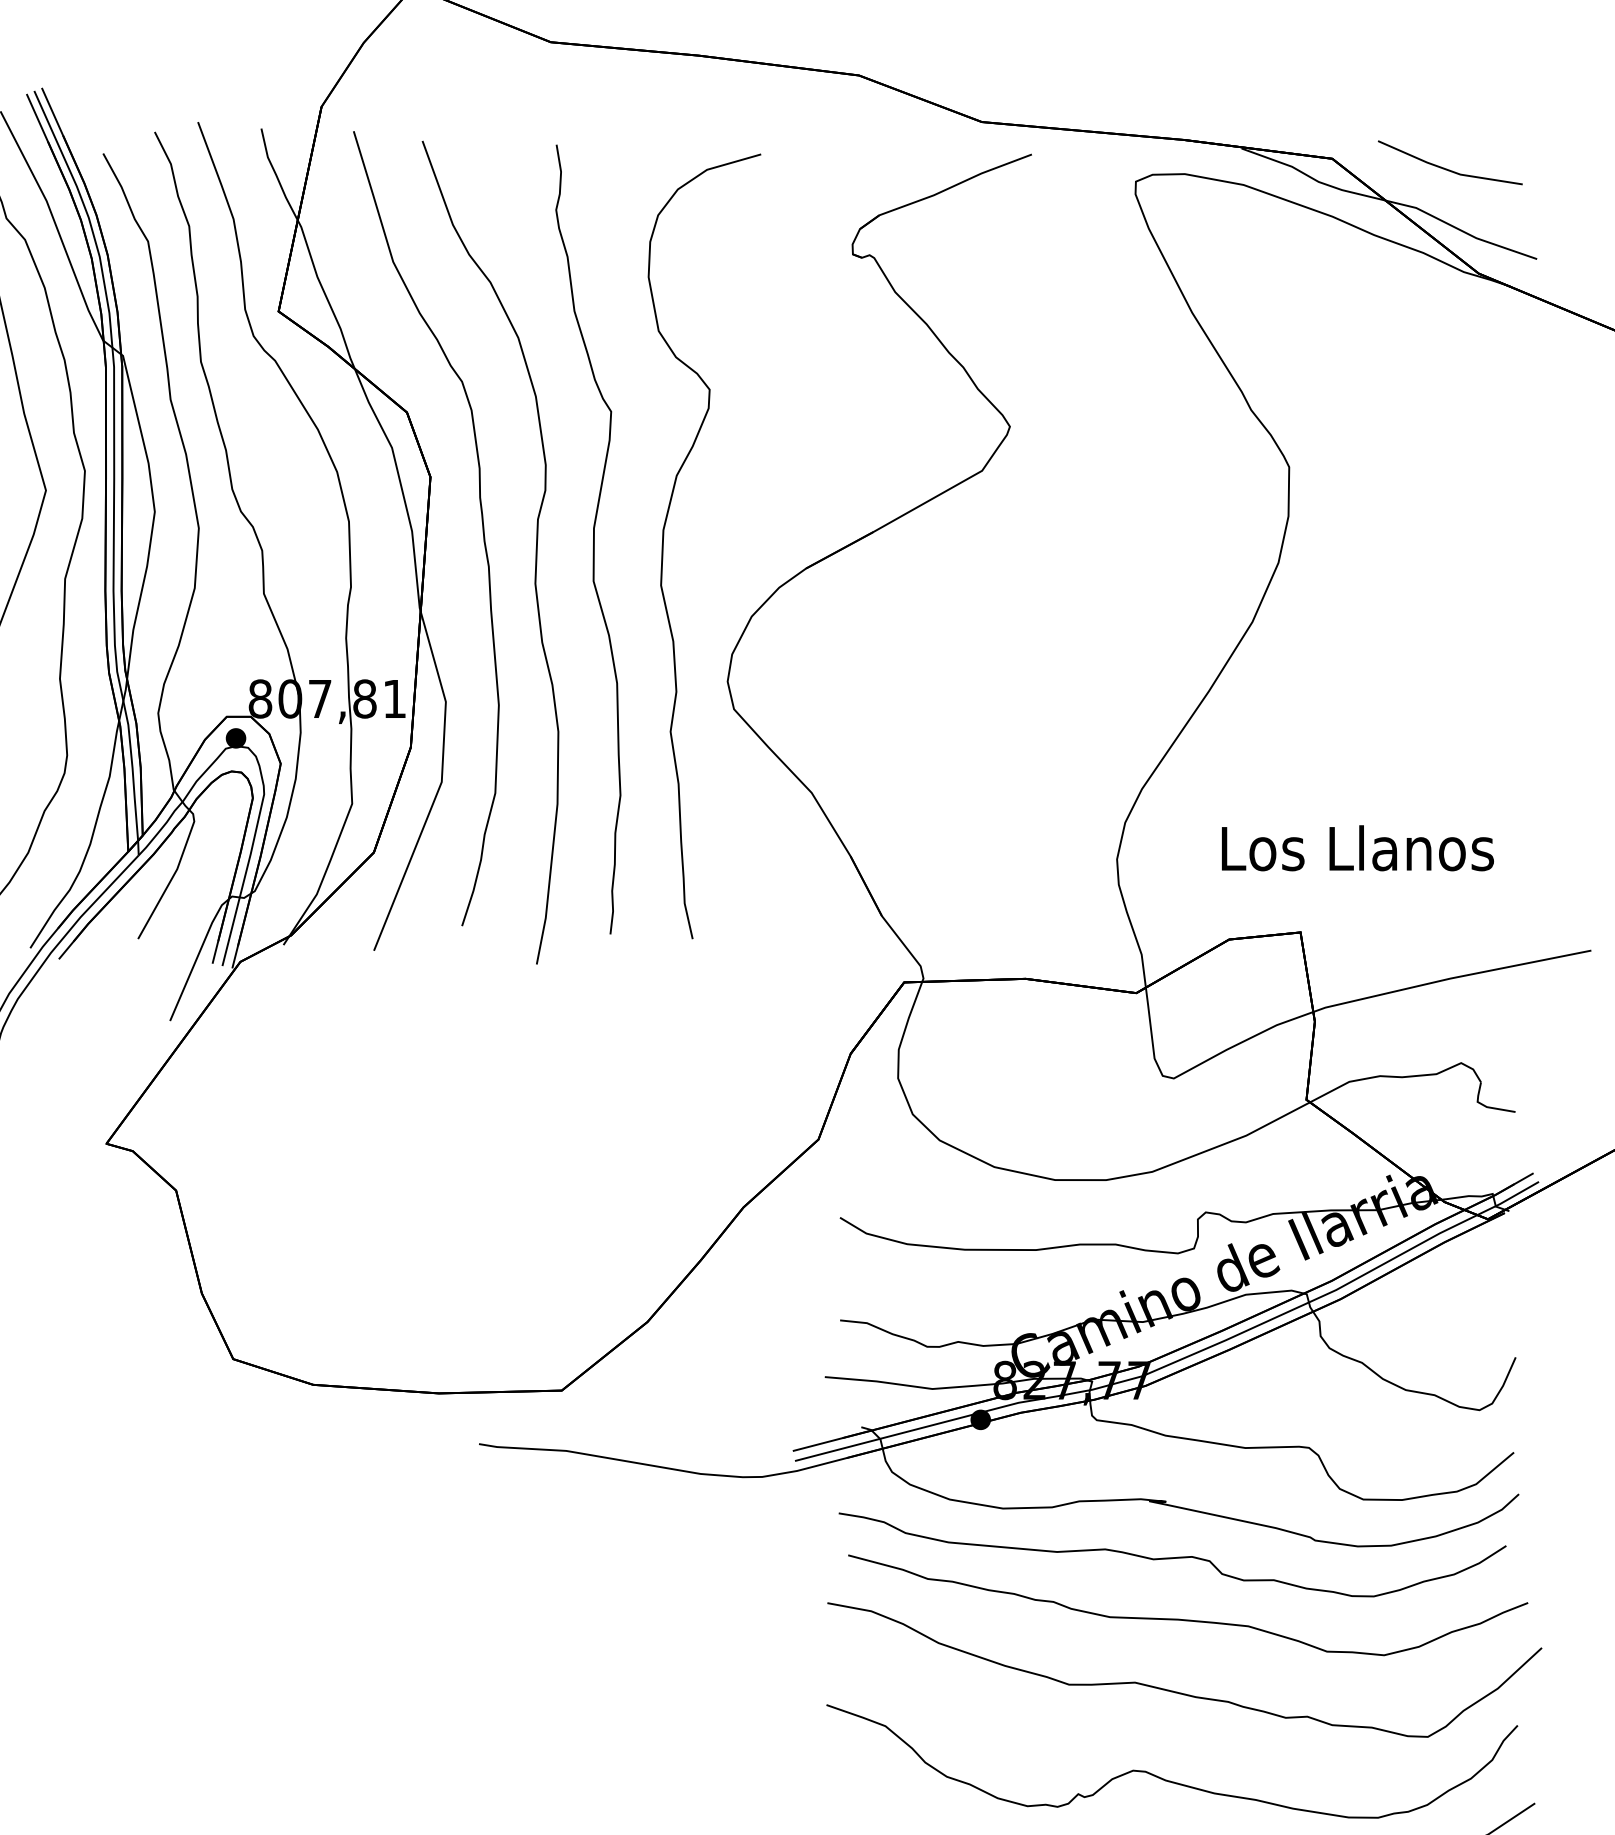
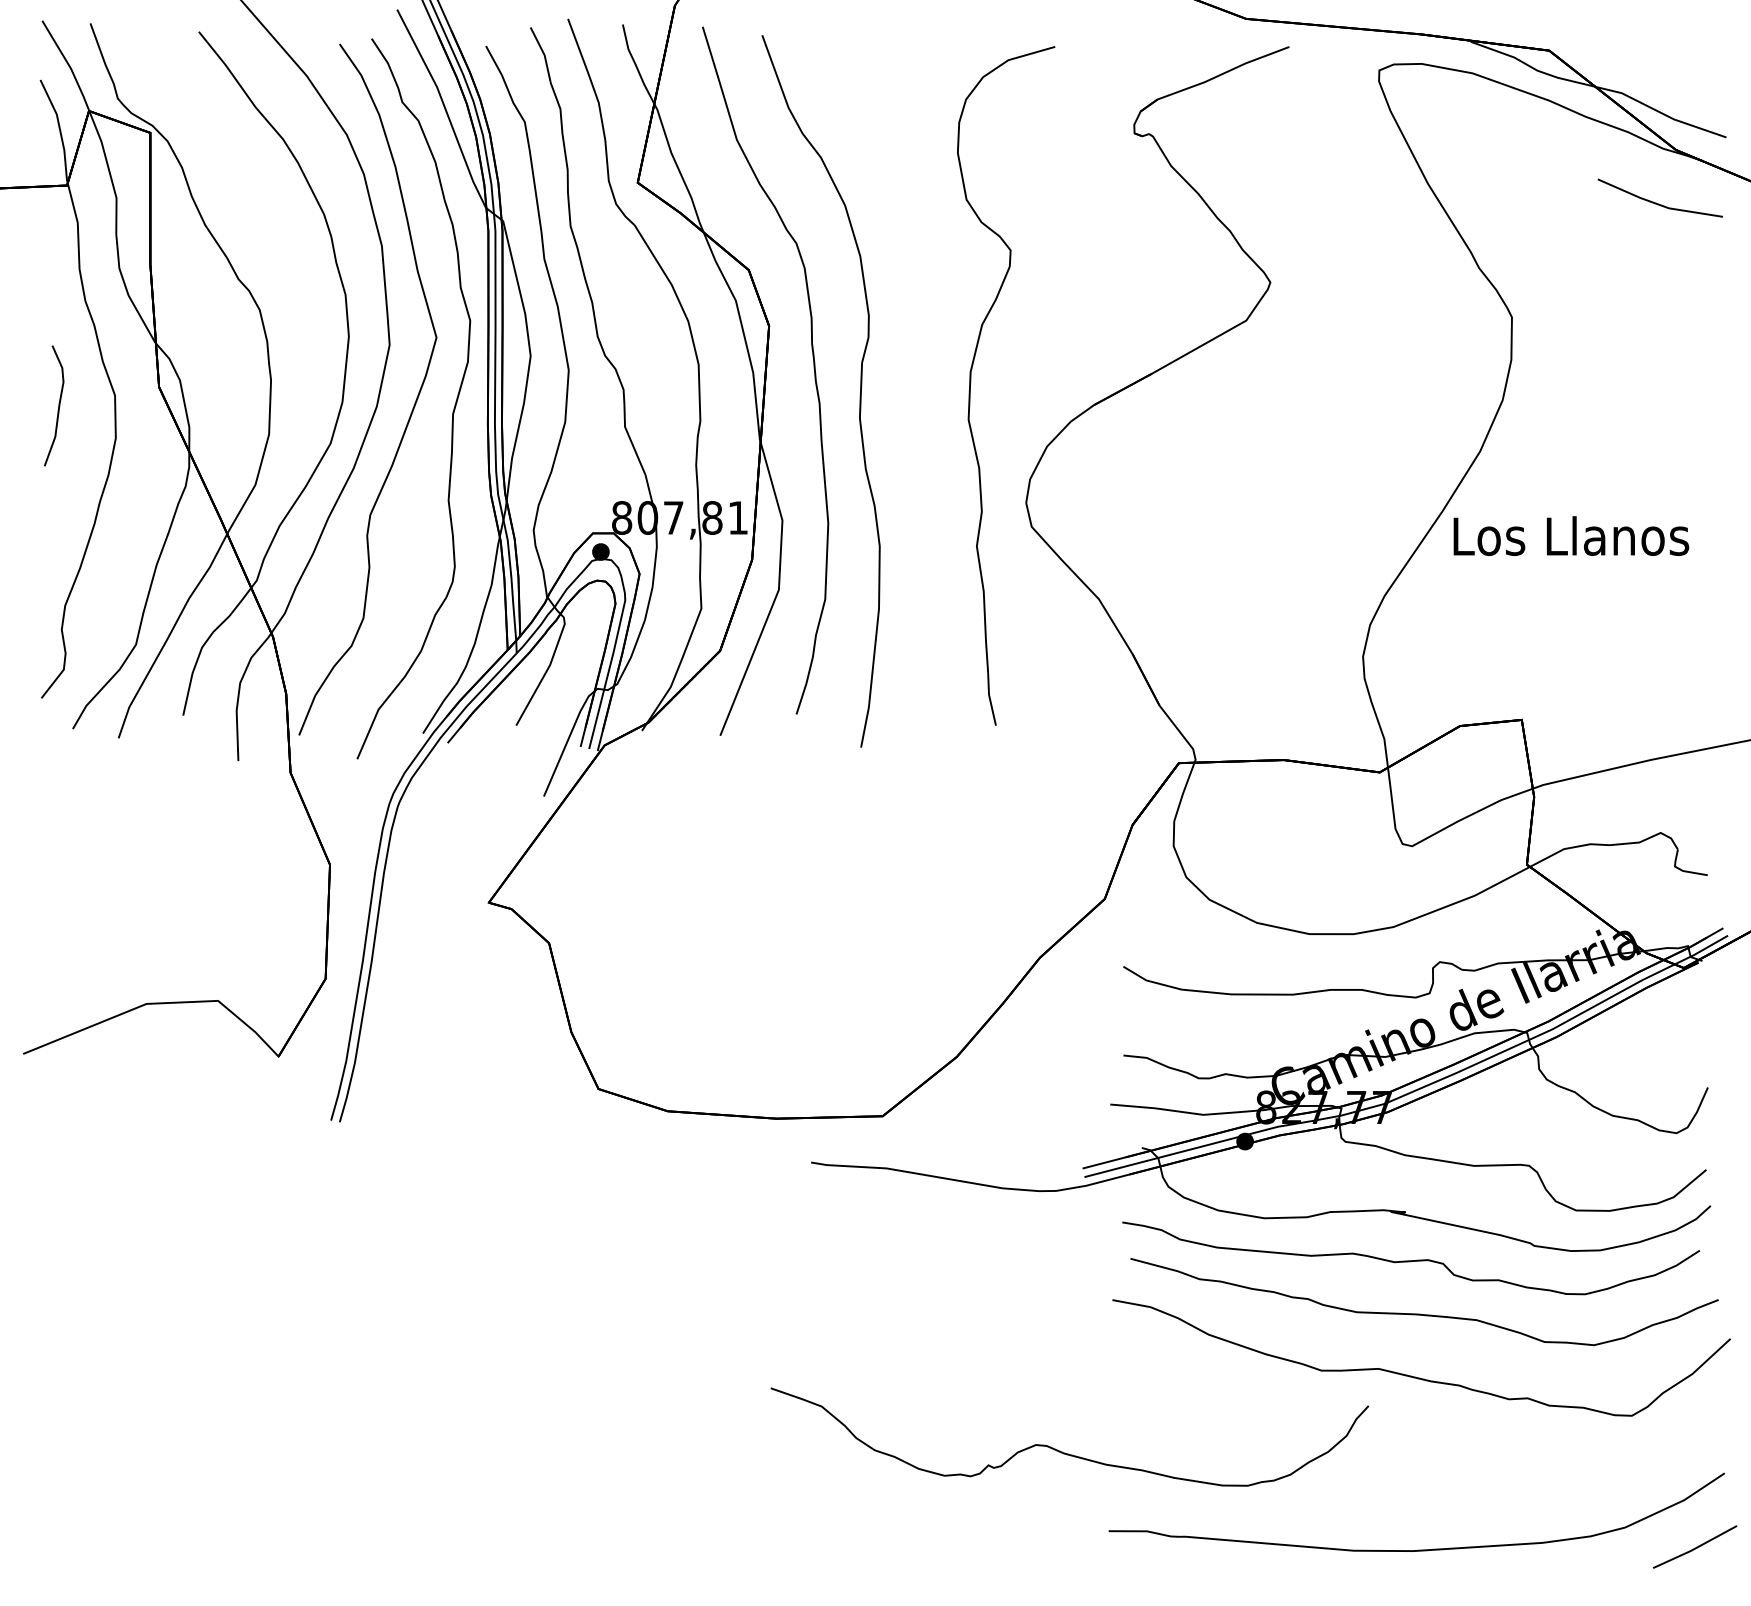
line: (1445, 167) -> (1656, 202), moved
curve: (592, 538) -> (909, 379), removed
text: (1358, 847) -> (1571, 535), moved
curve: (1167, 1779) -> (1065, 1452), moved

